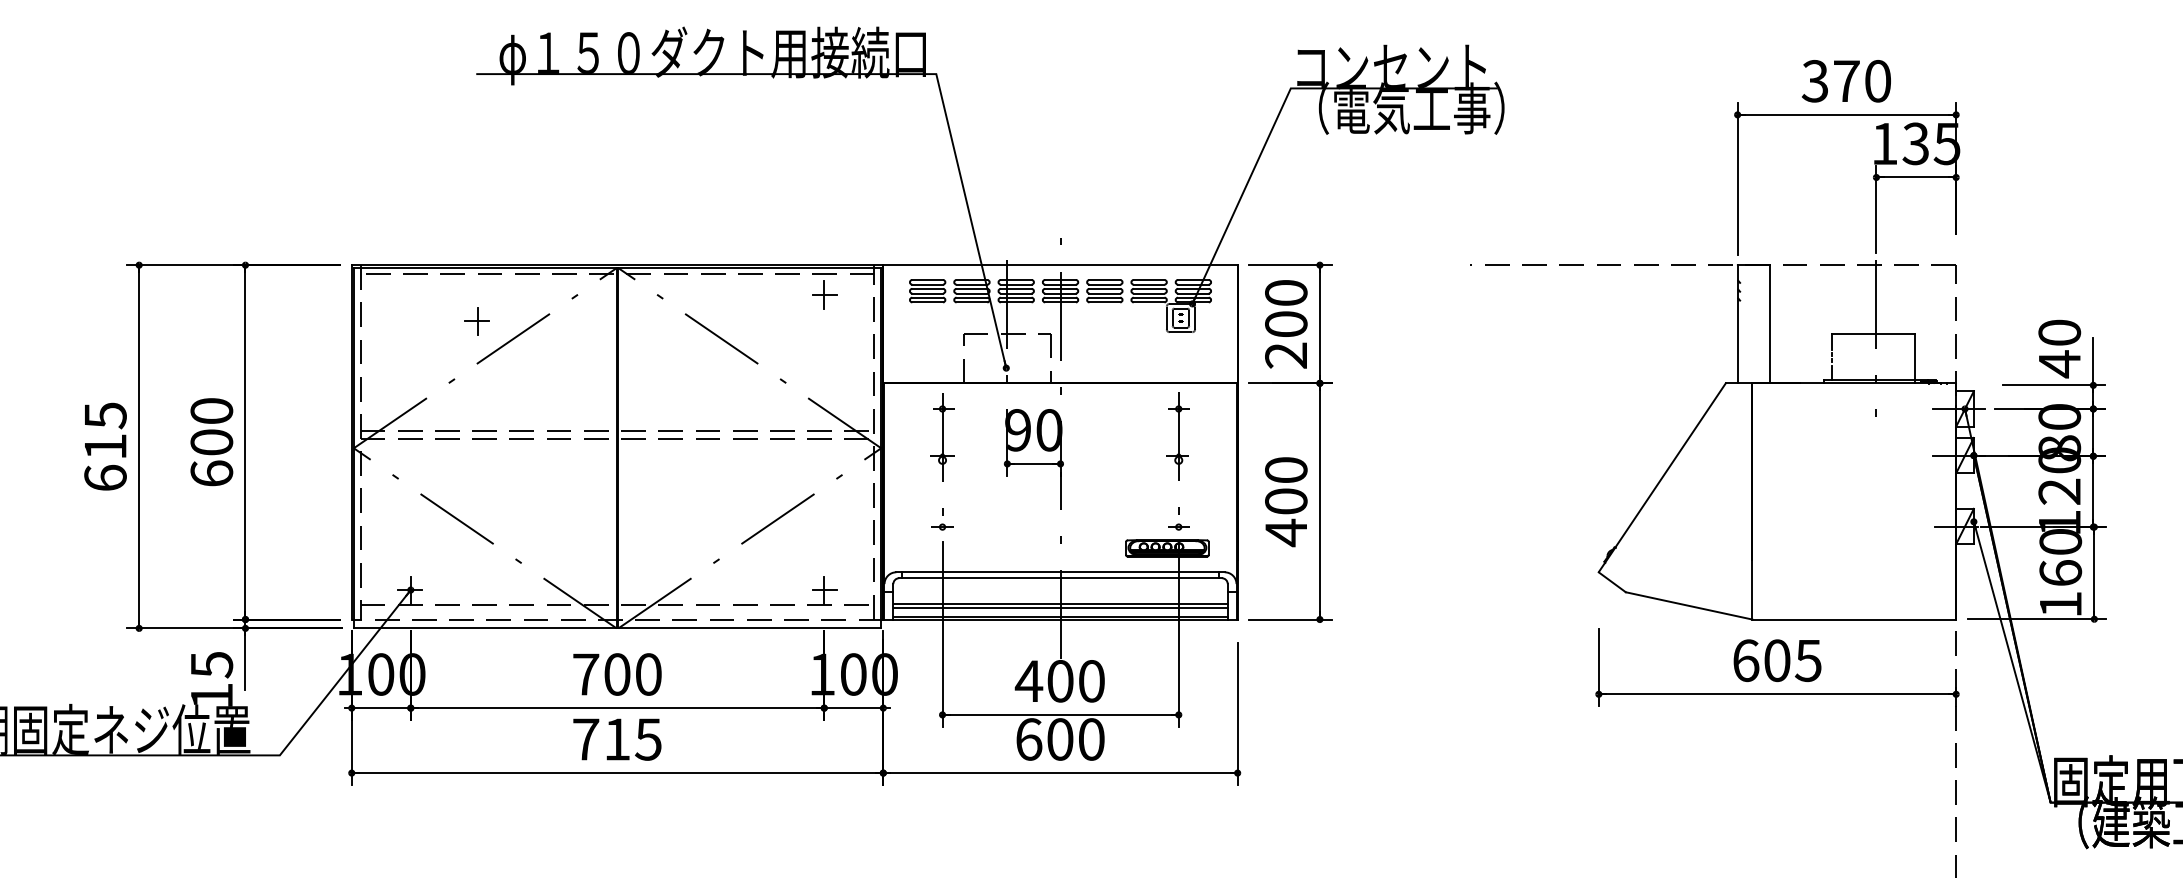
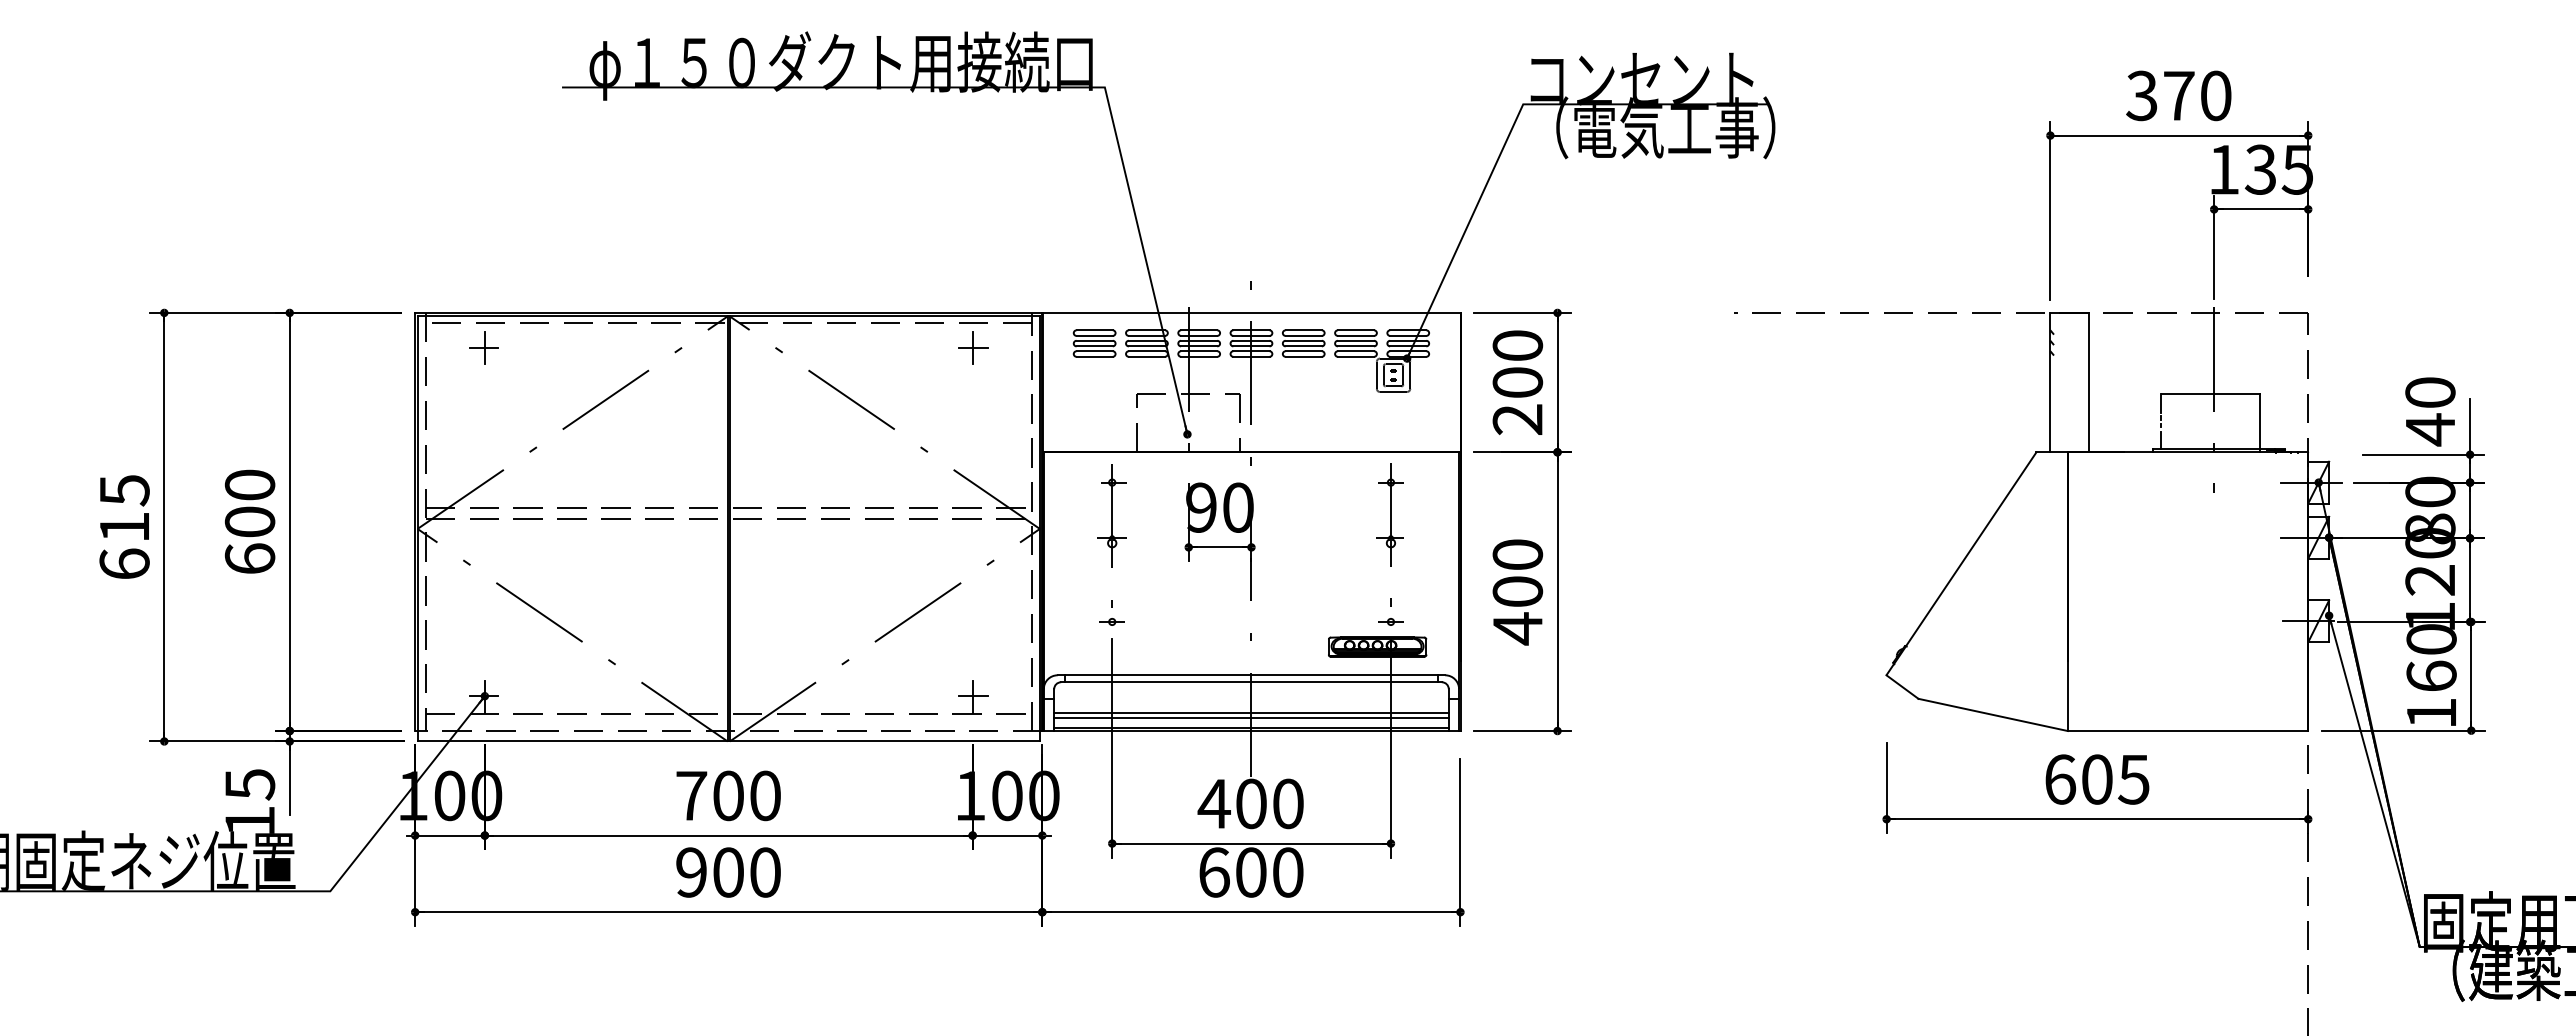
part: (476, 320) -> (483, 347), moved
text: (617, 739) -> (728, 872), 715 -> 900

